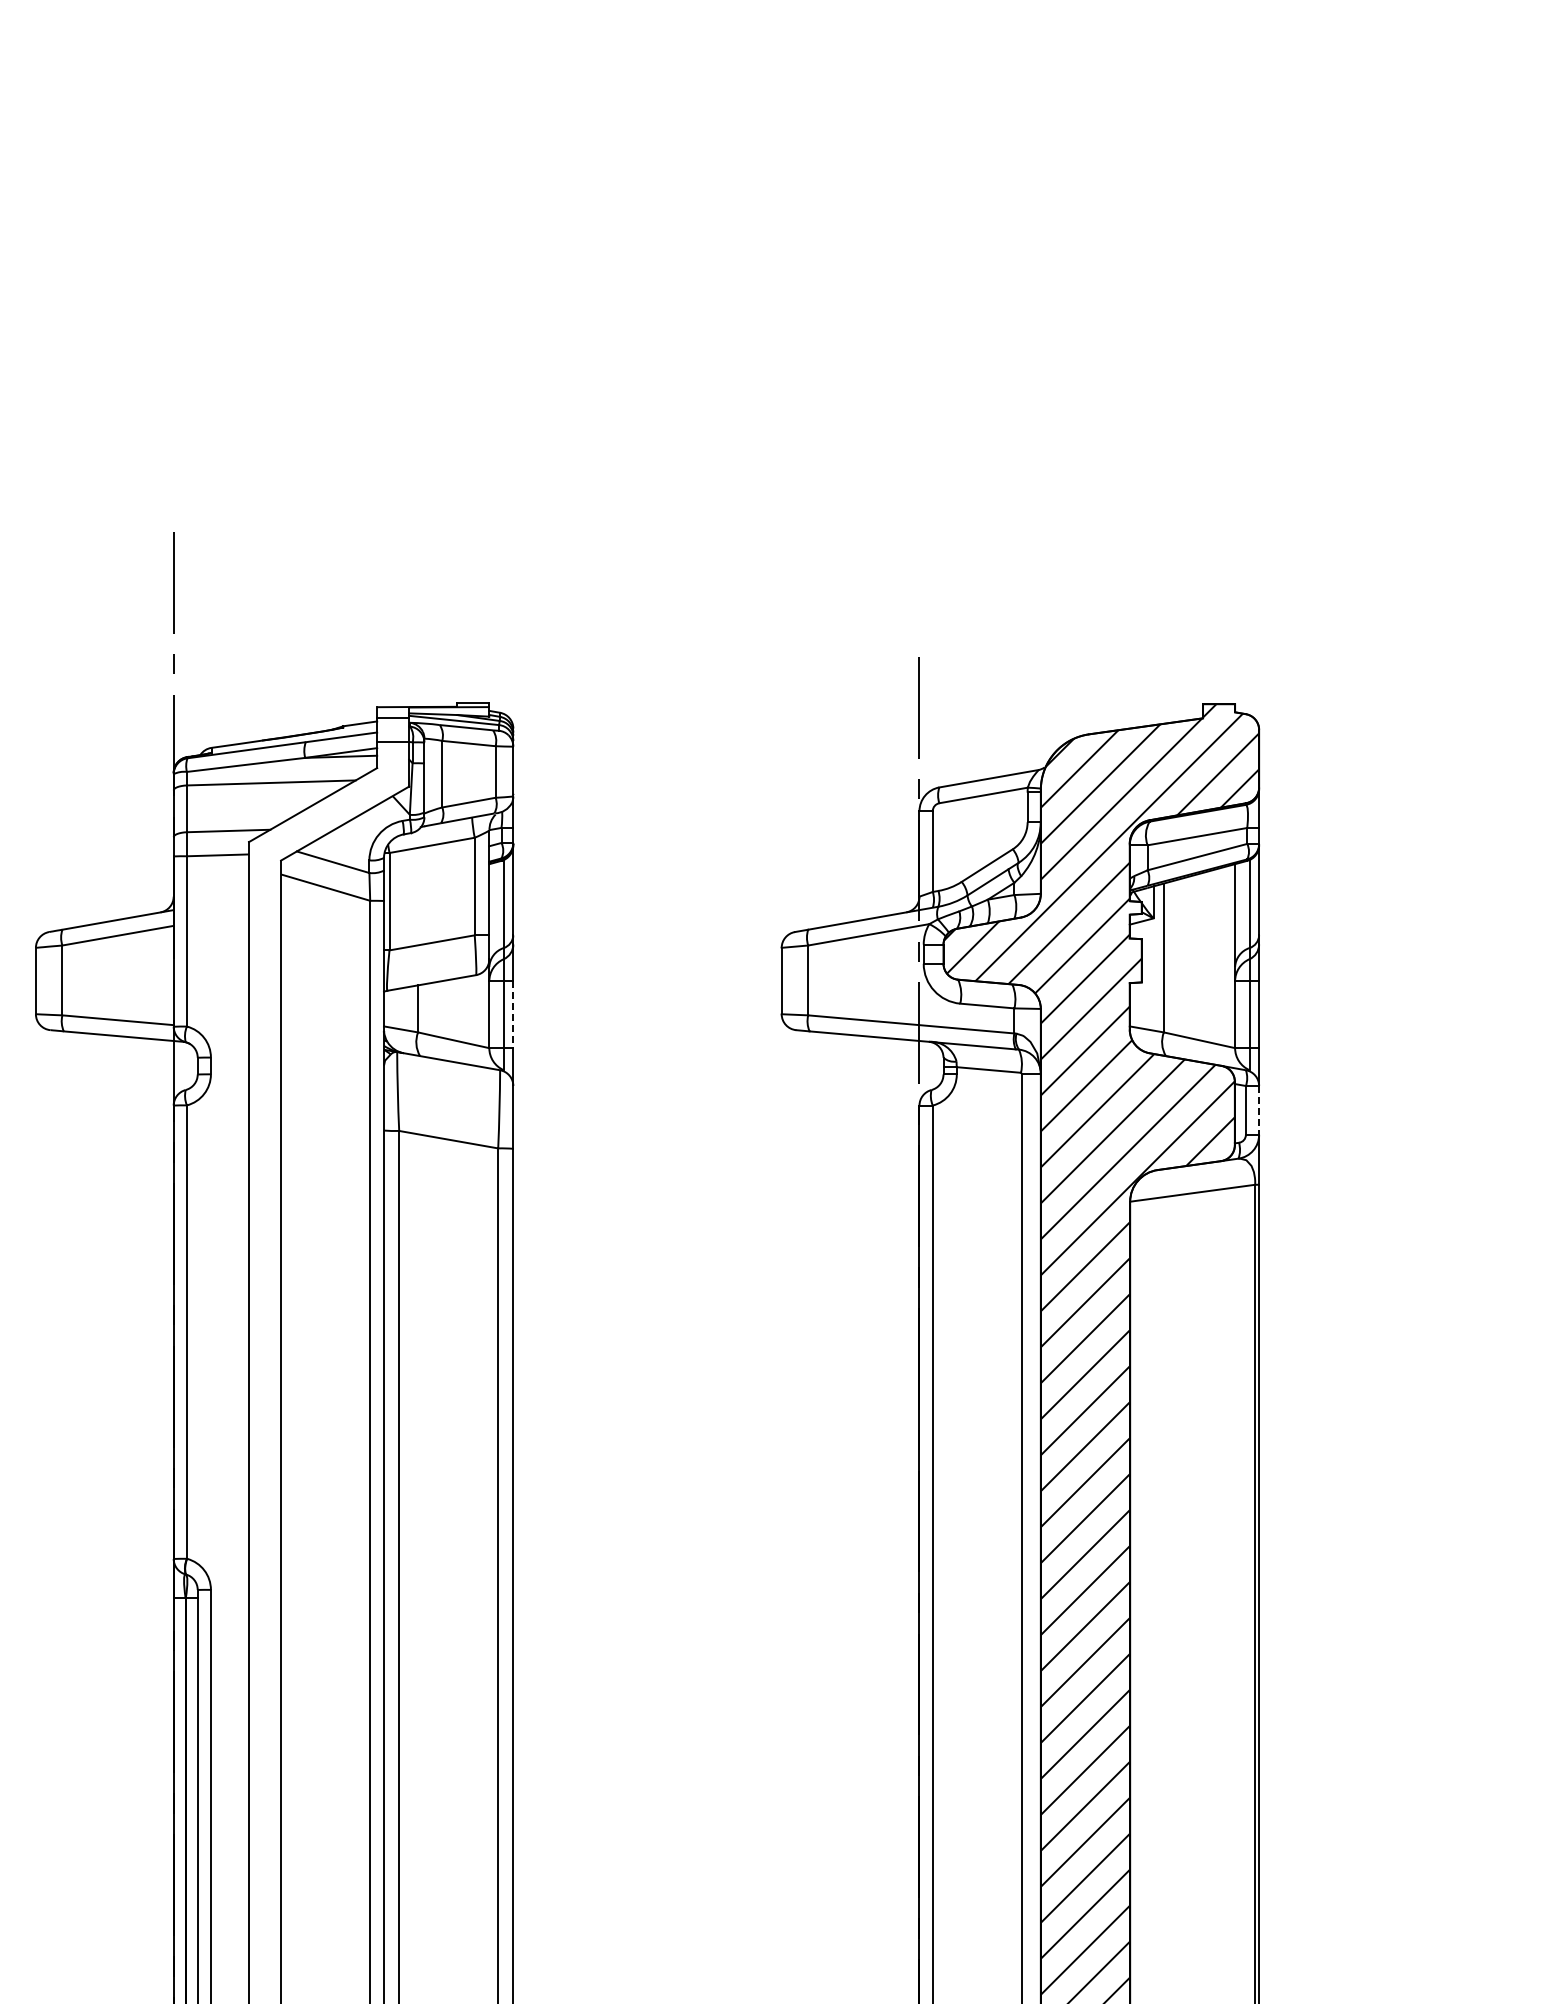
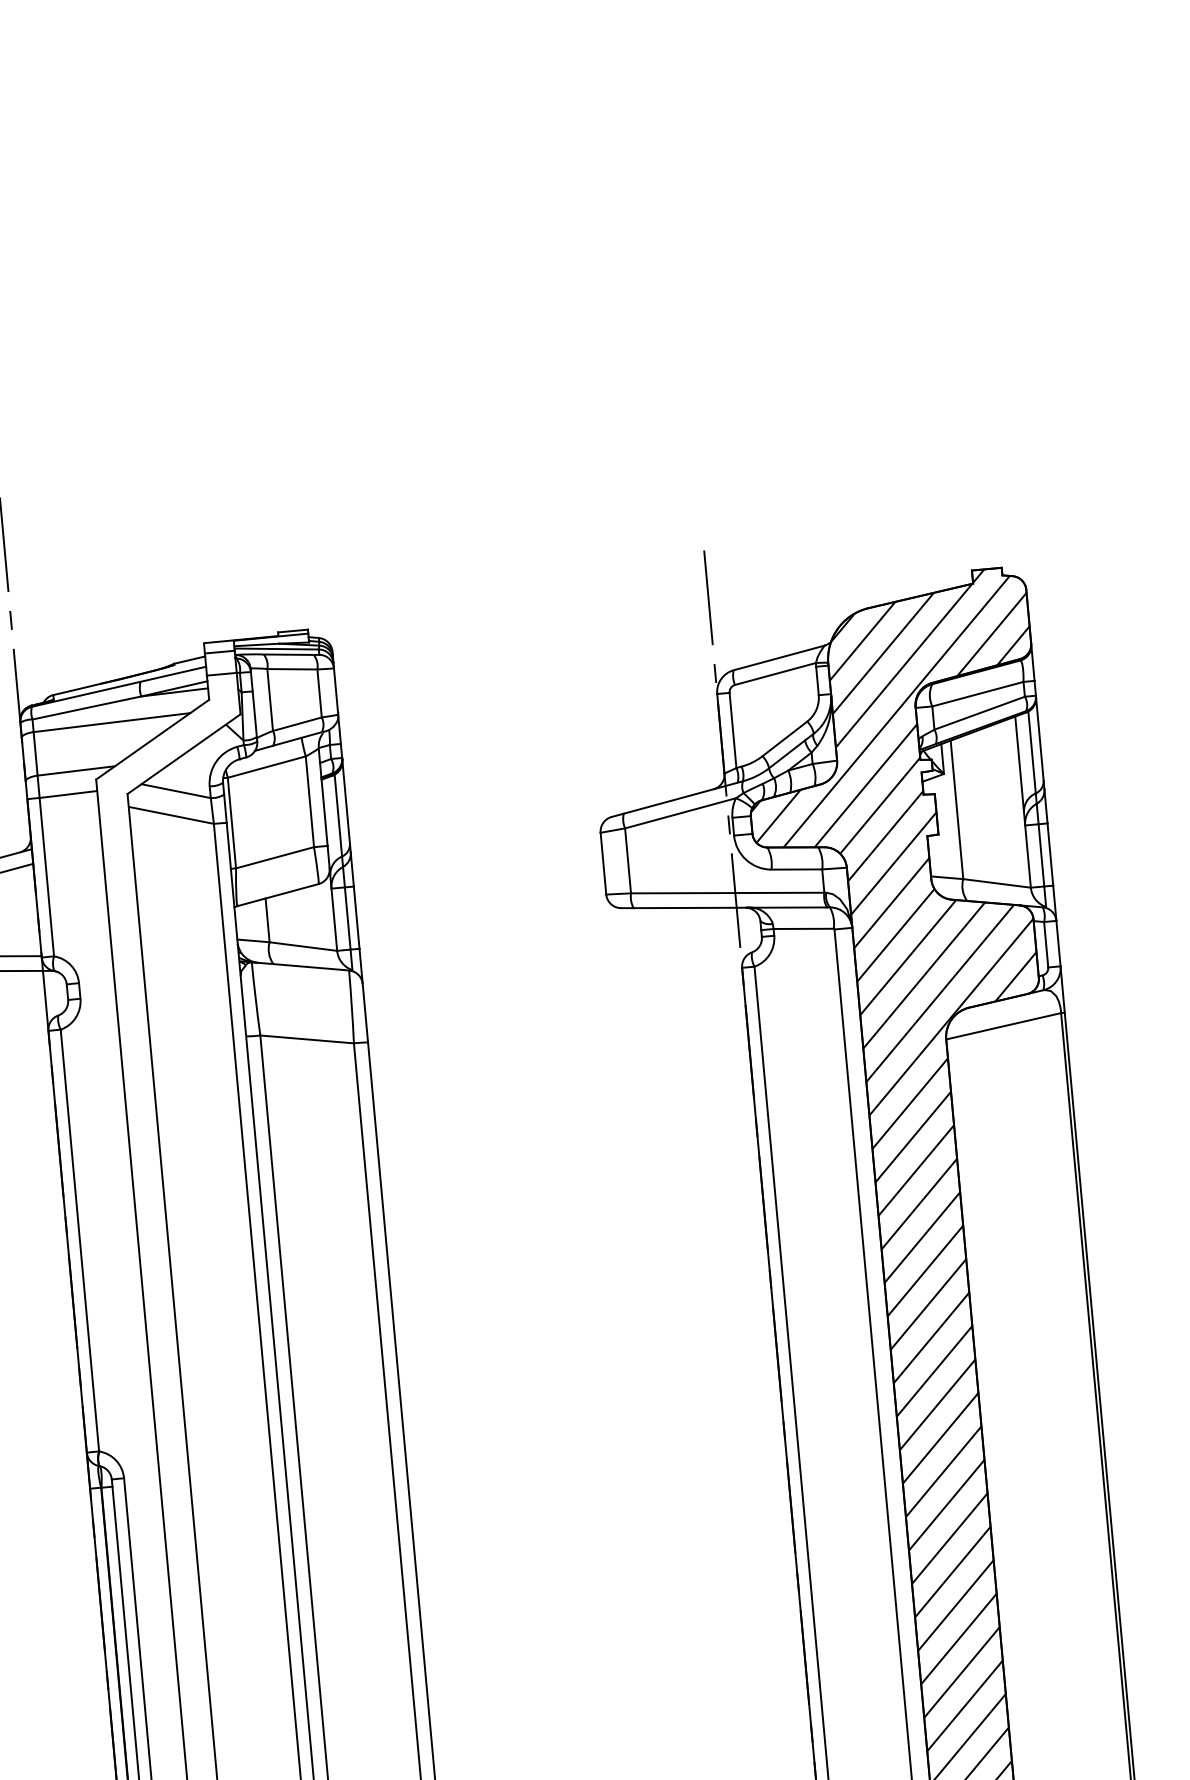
line: (513, 1015) -> (356, 918), dashed -> solid
line: (1259, 1110) -> (1058, 943), dashed -> solid

